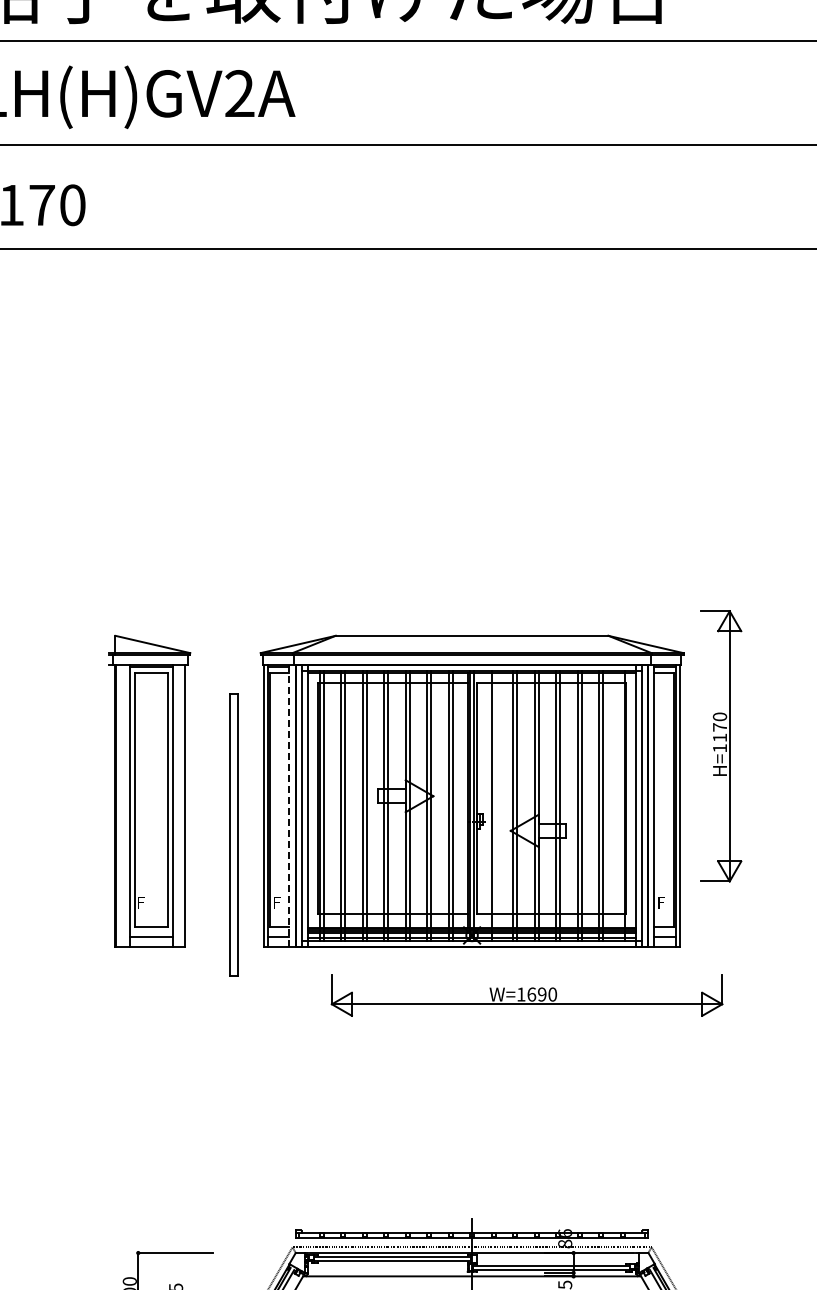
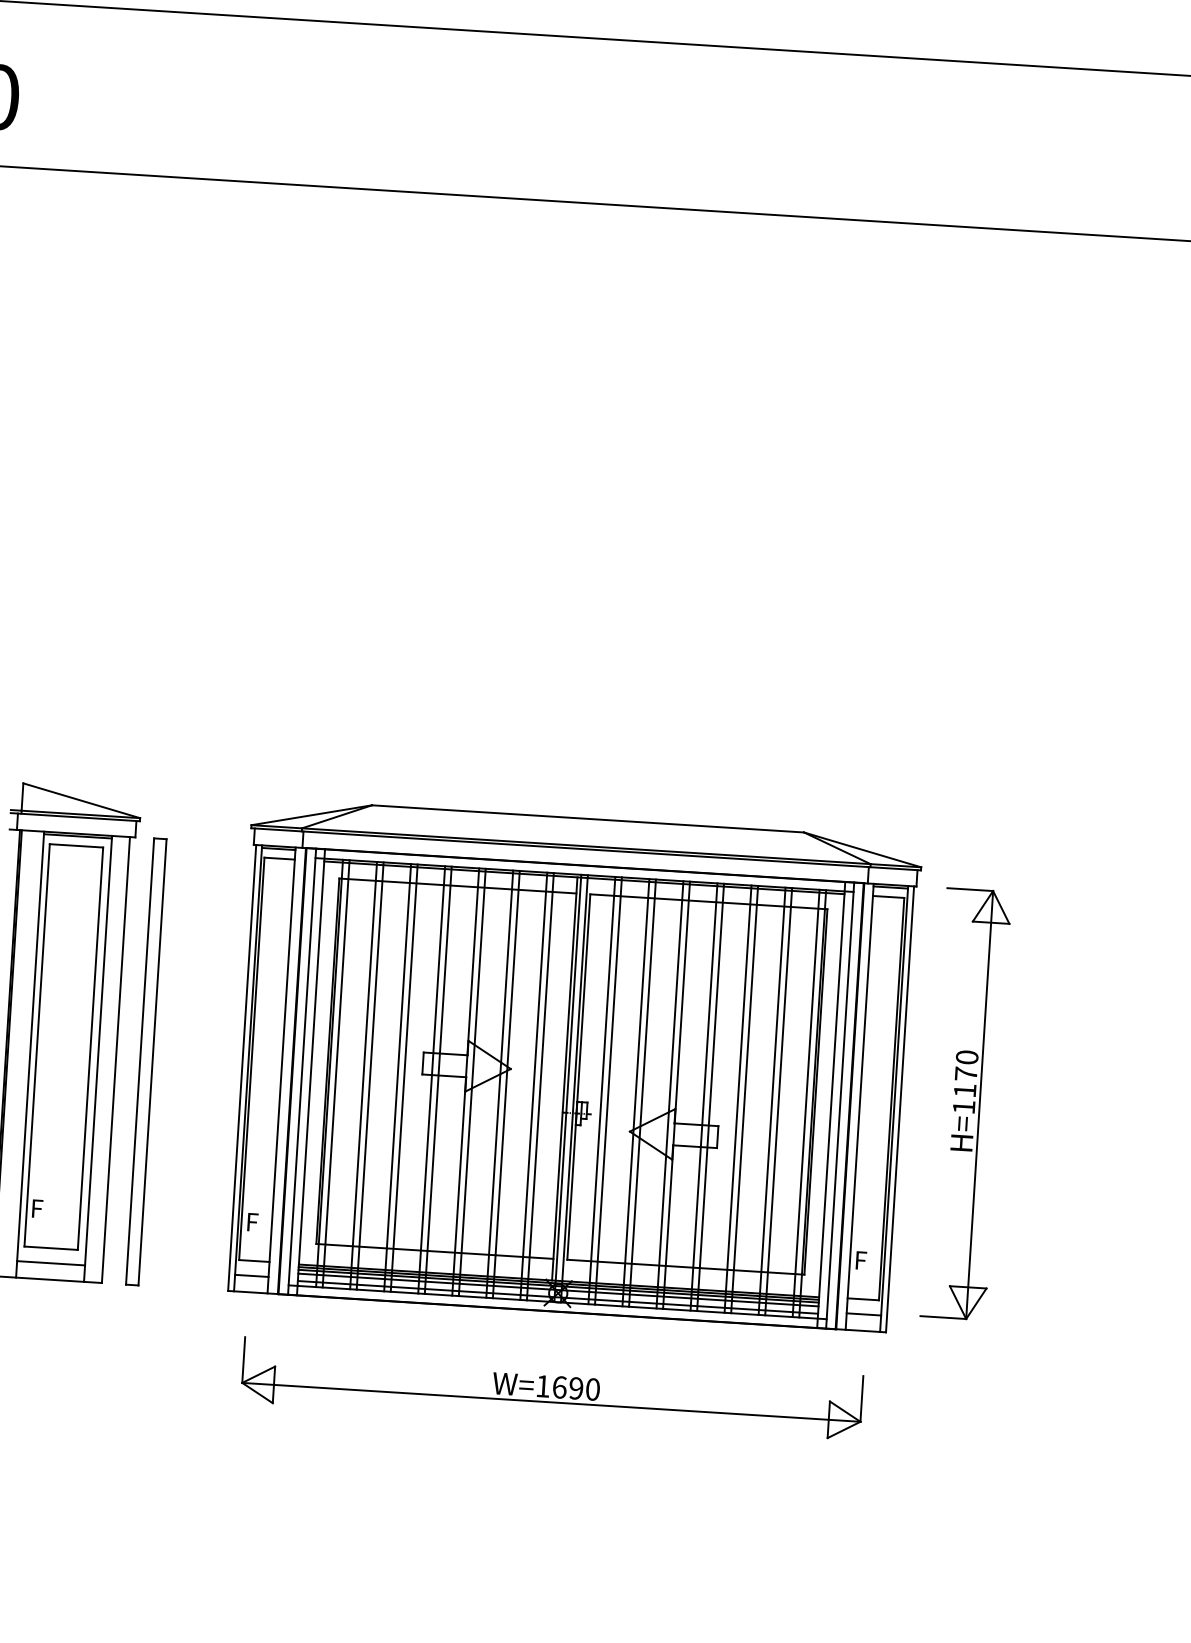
part: (721, 746) -> (966, 1104), moved
line: (289, 806) -> (281, 1070), dashed -> solid
line: (495, 806) -> (608, 1091), added
line: (620, 806) -> (806, 1103), added
part: (233, 834) -> (145, 1060), moved
part: (526, 995) -> (551, 1388), moved

